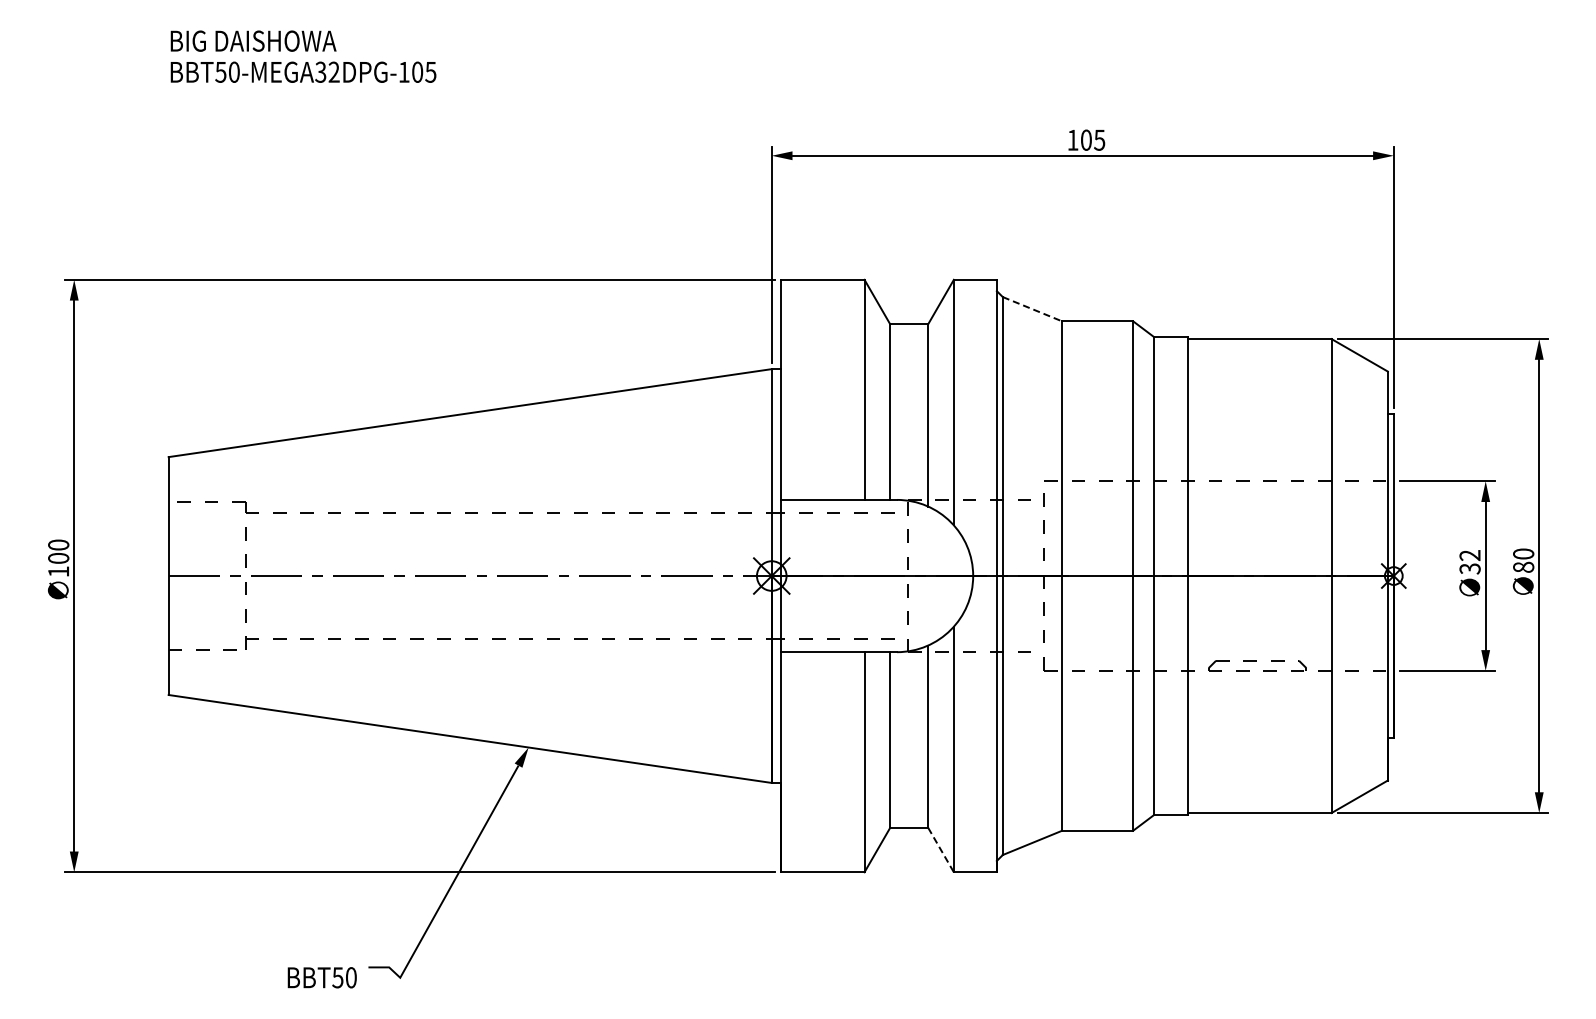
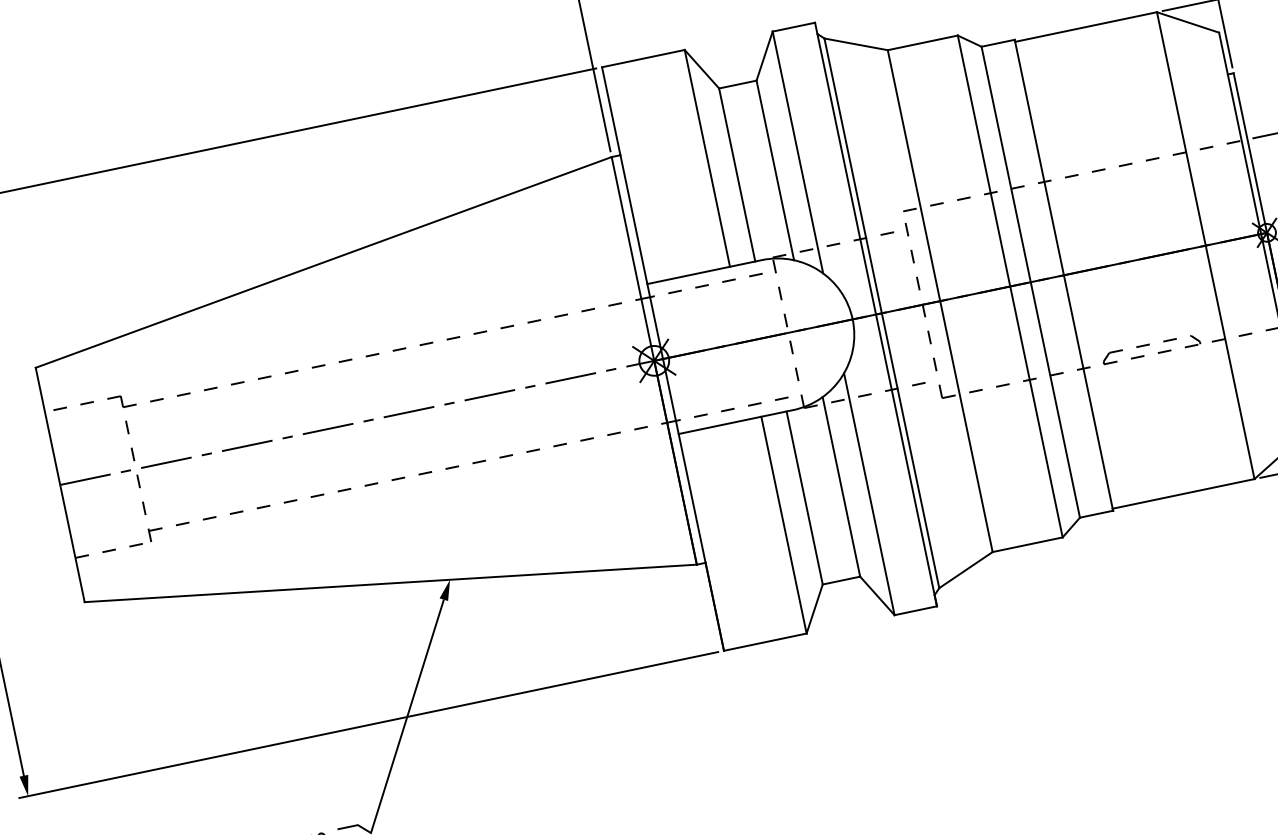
line: (1032, 309) -> (856, 44), dashed -> solid
line: (941, 850) -> (877, 596), dashed -> solid

